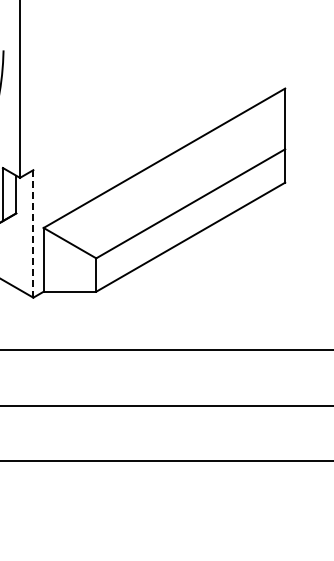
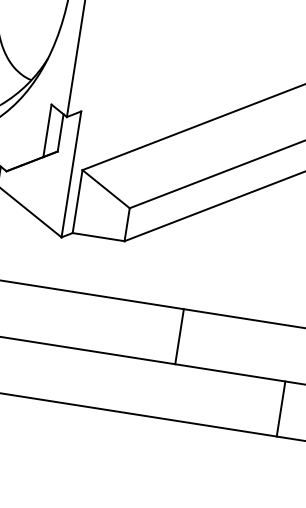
line: (33, 233) -> (71, 174), dashed -> solid
line: (165, 377) -> (179, 336), added
line: (276, 433) -> (280, 408), added

